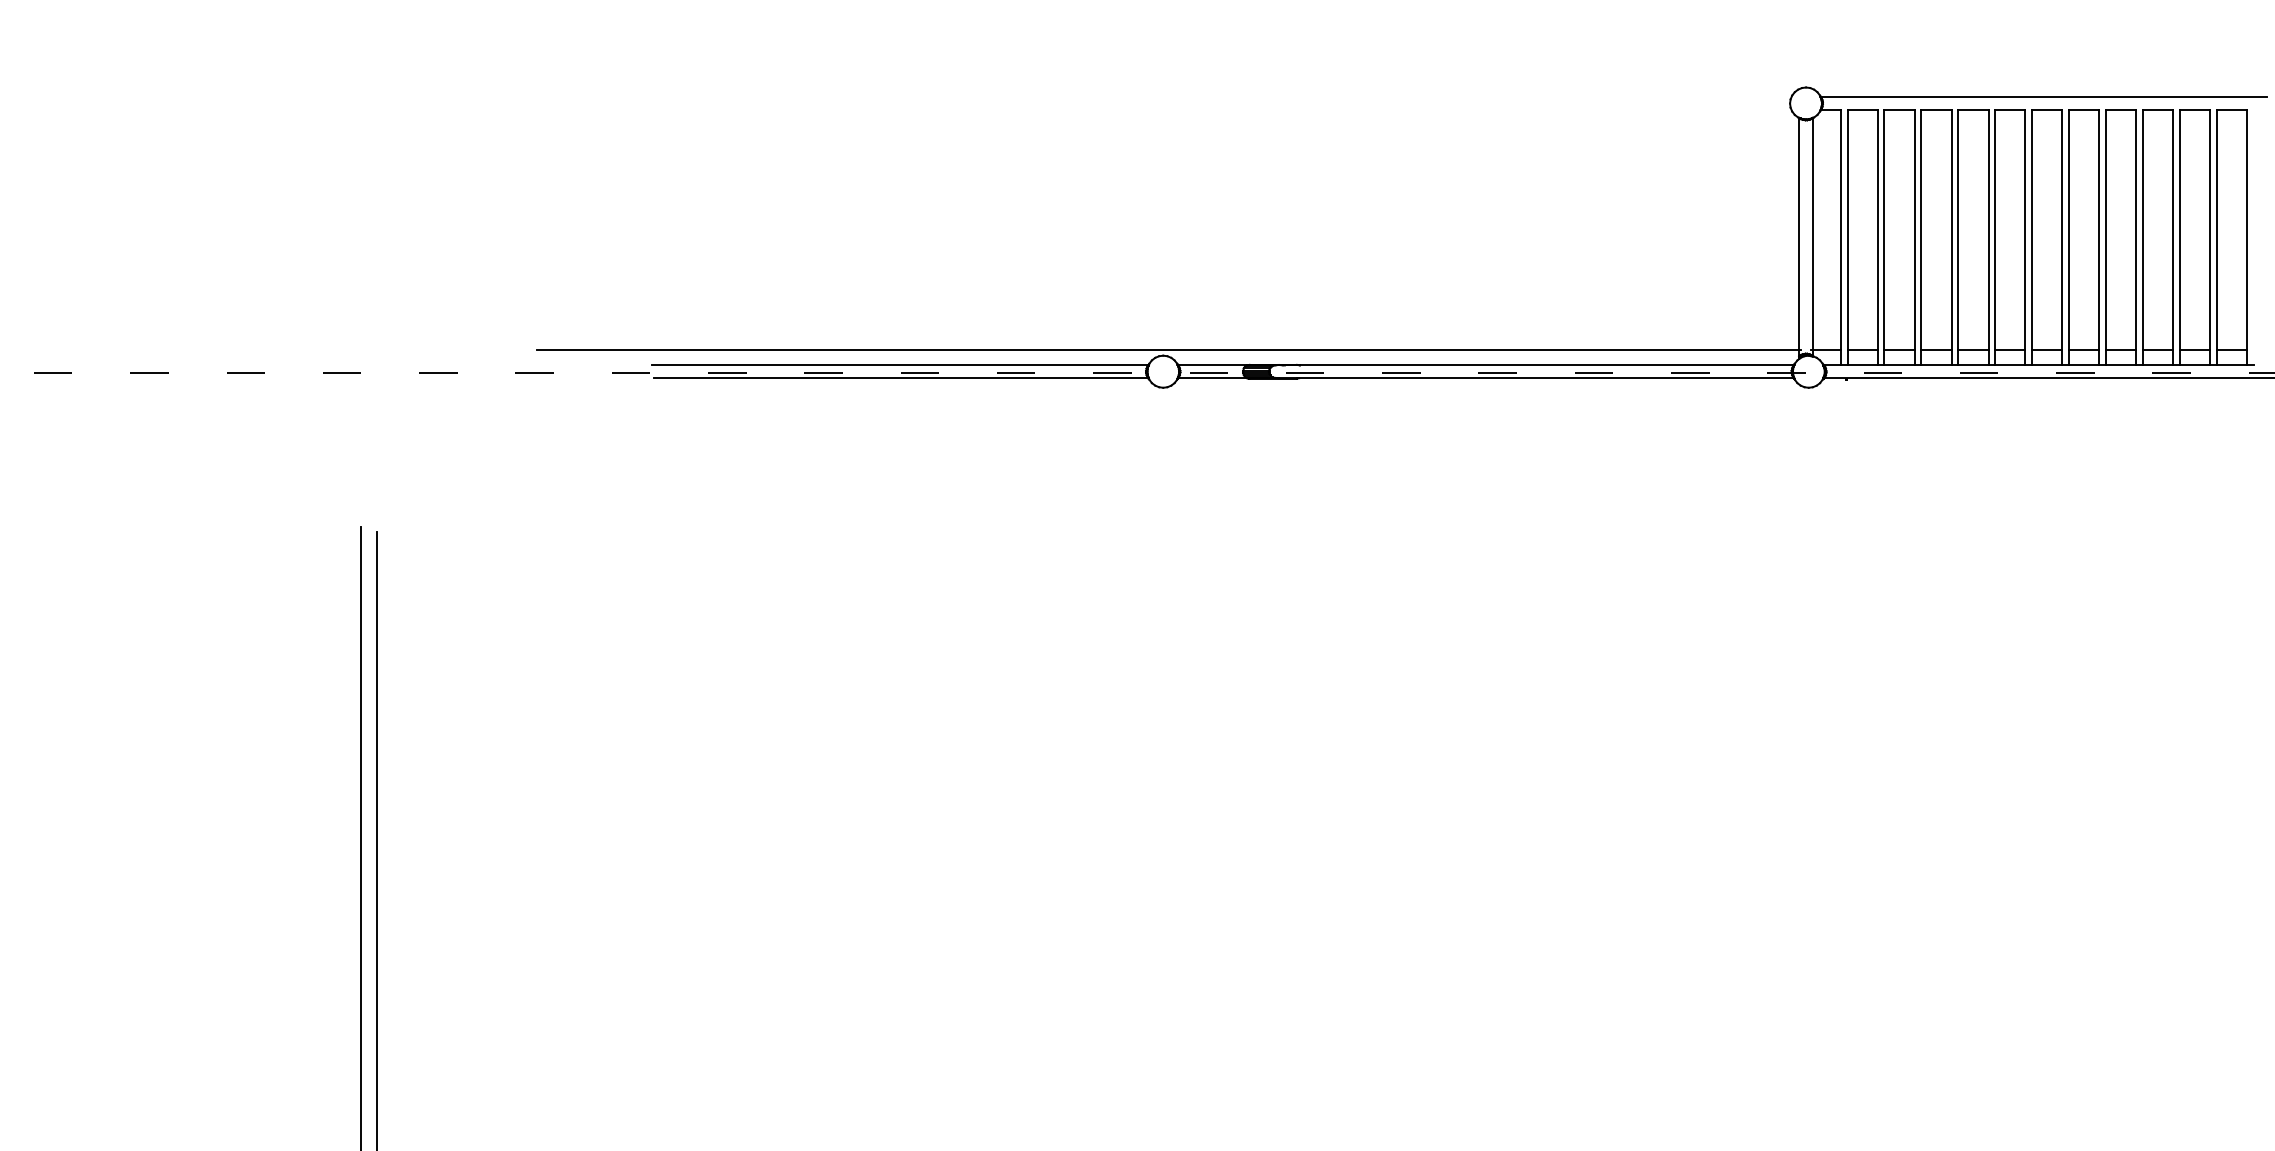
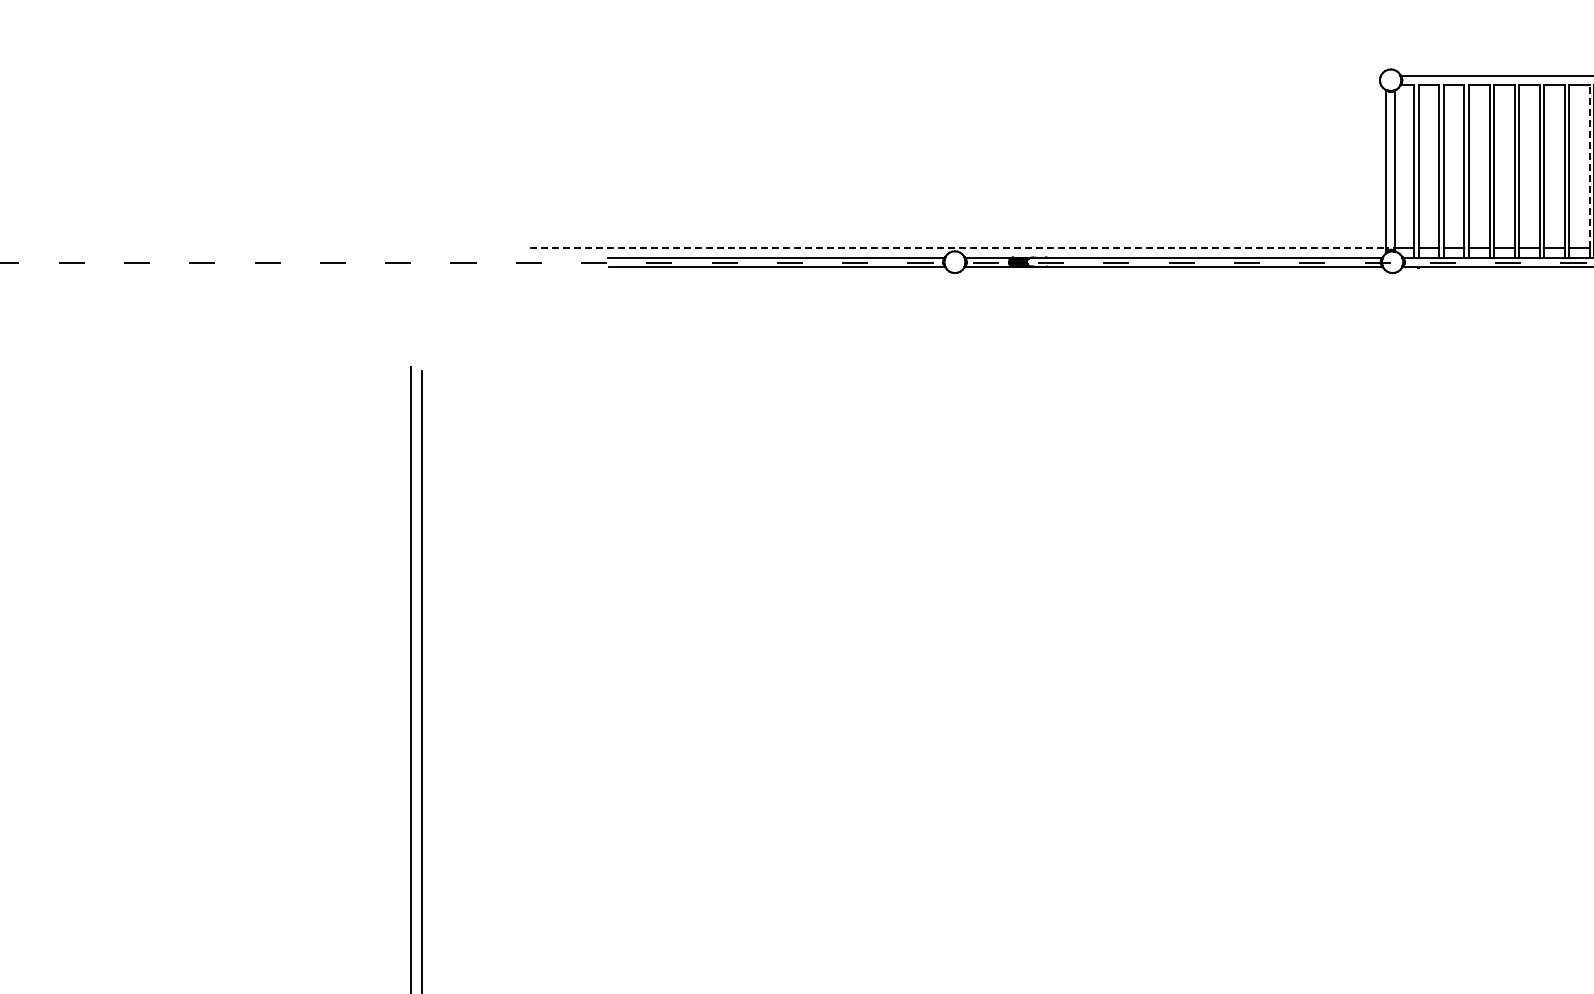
line: (2099, 229) -> (1589, 165), solid -> dashed
line: (1168, 350) -> (958, 247), solid -> dashed

